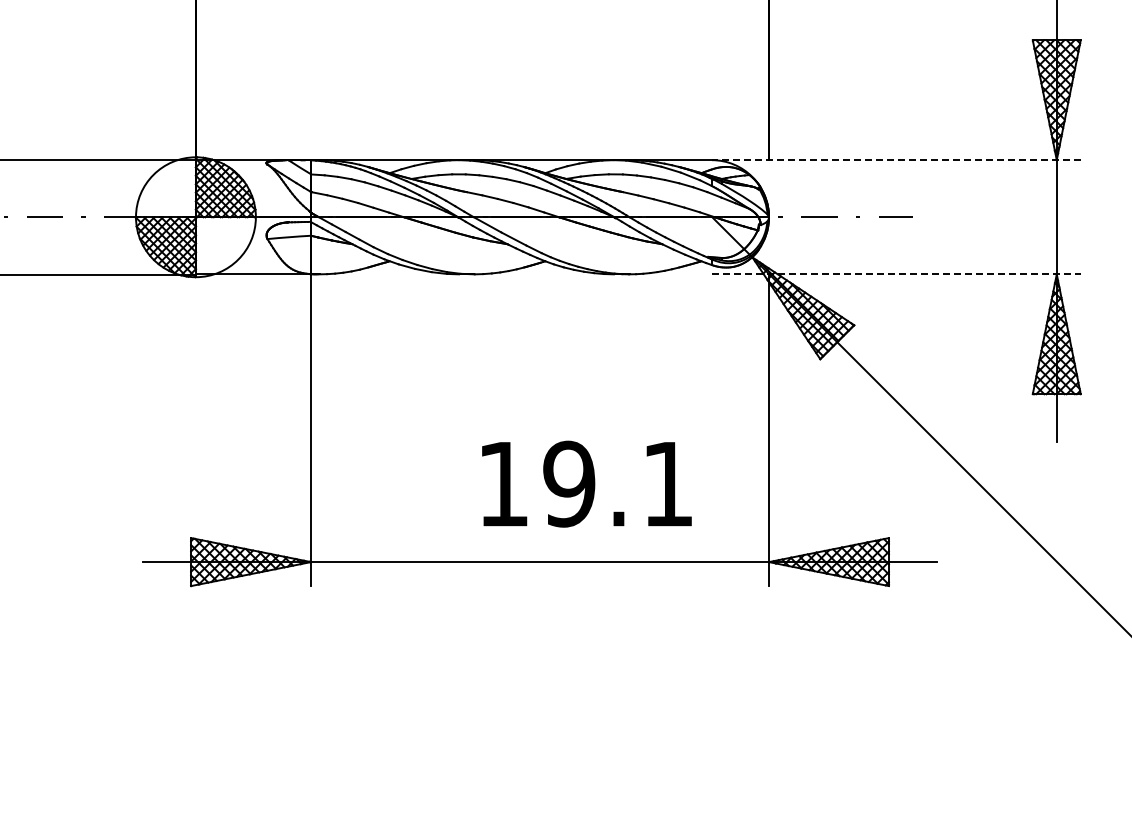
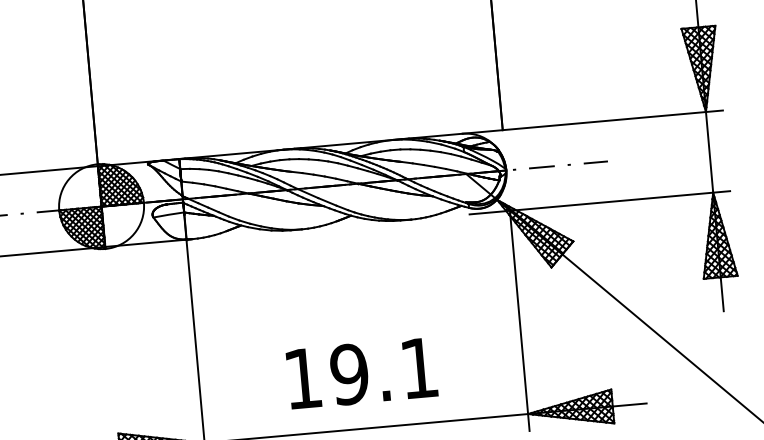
line: (895, 160) -> (592, 122), dashed -> solid
line: (896, 274) -> (599, 202), dashed -> solid
text: (586, 483) -> (361, 372), moved

